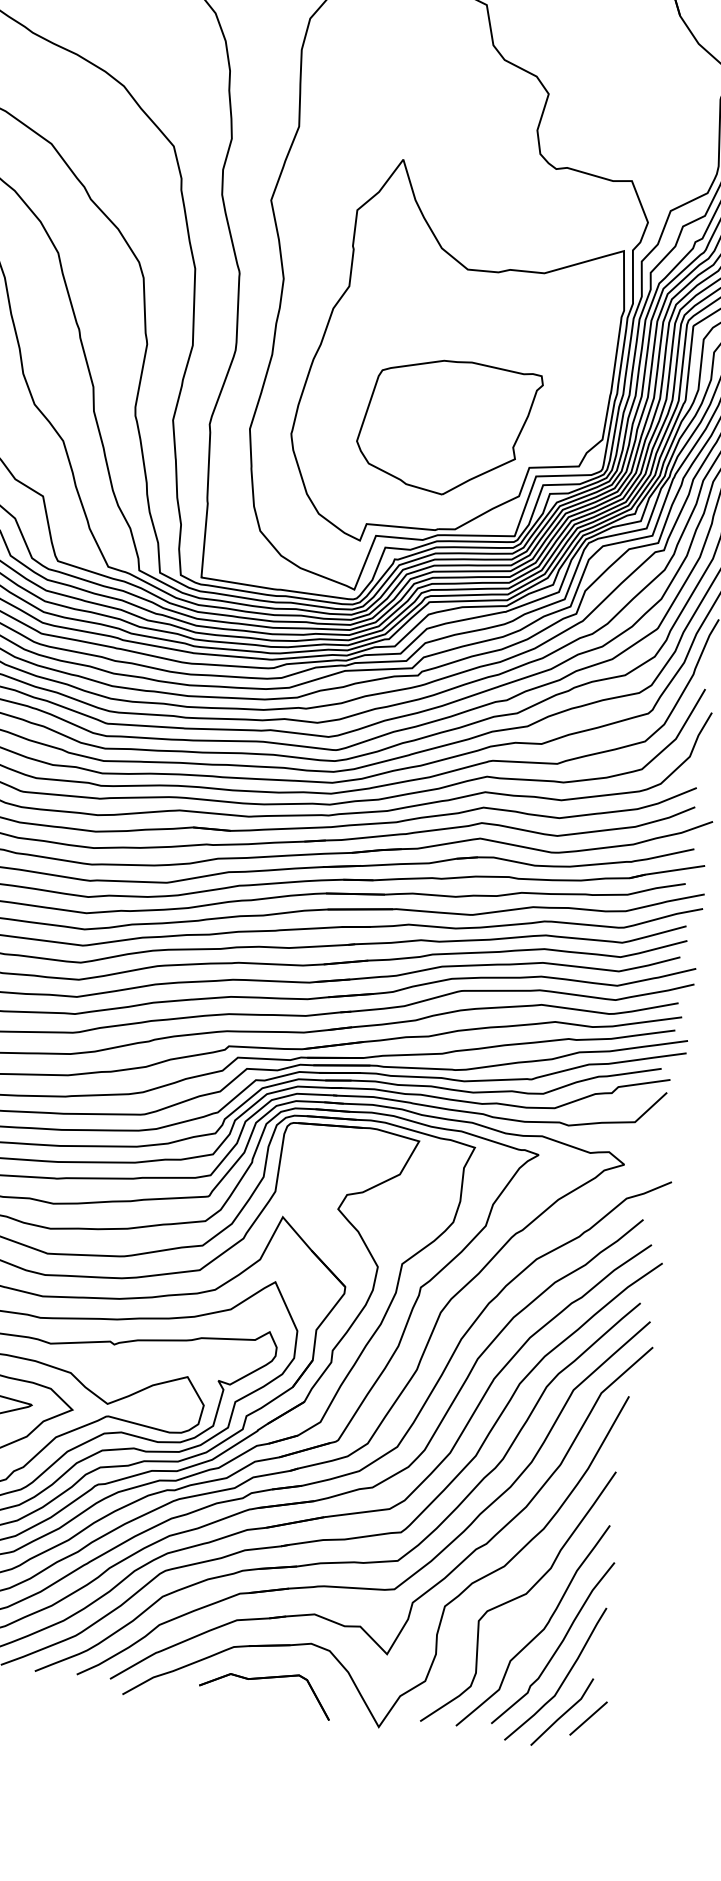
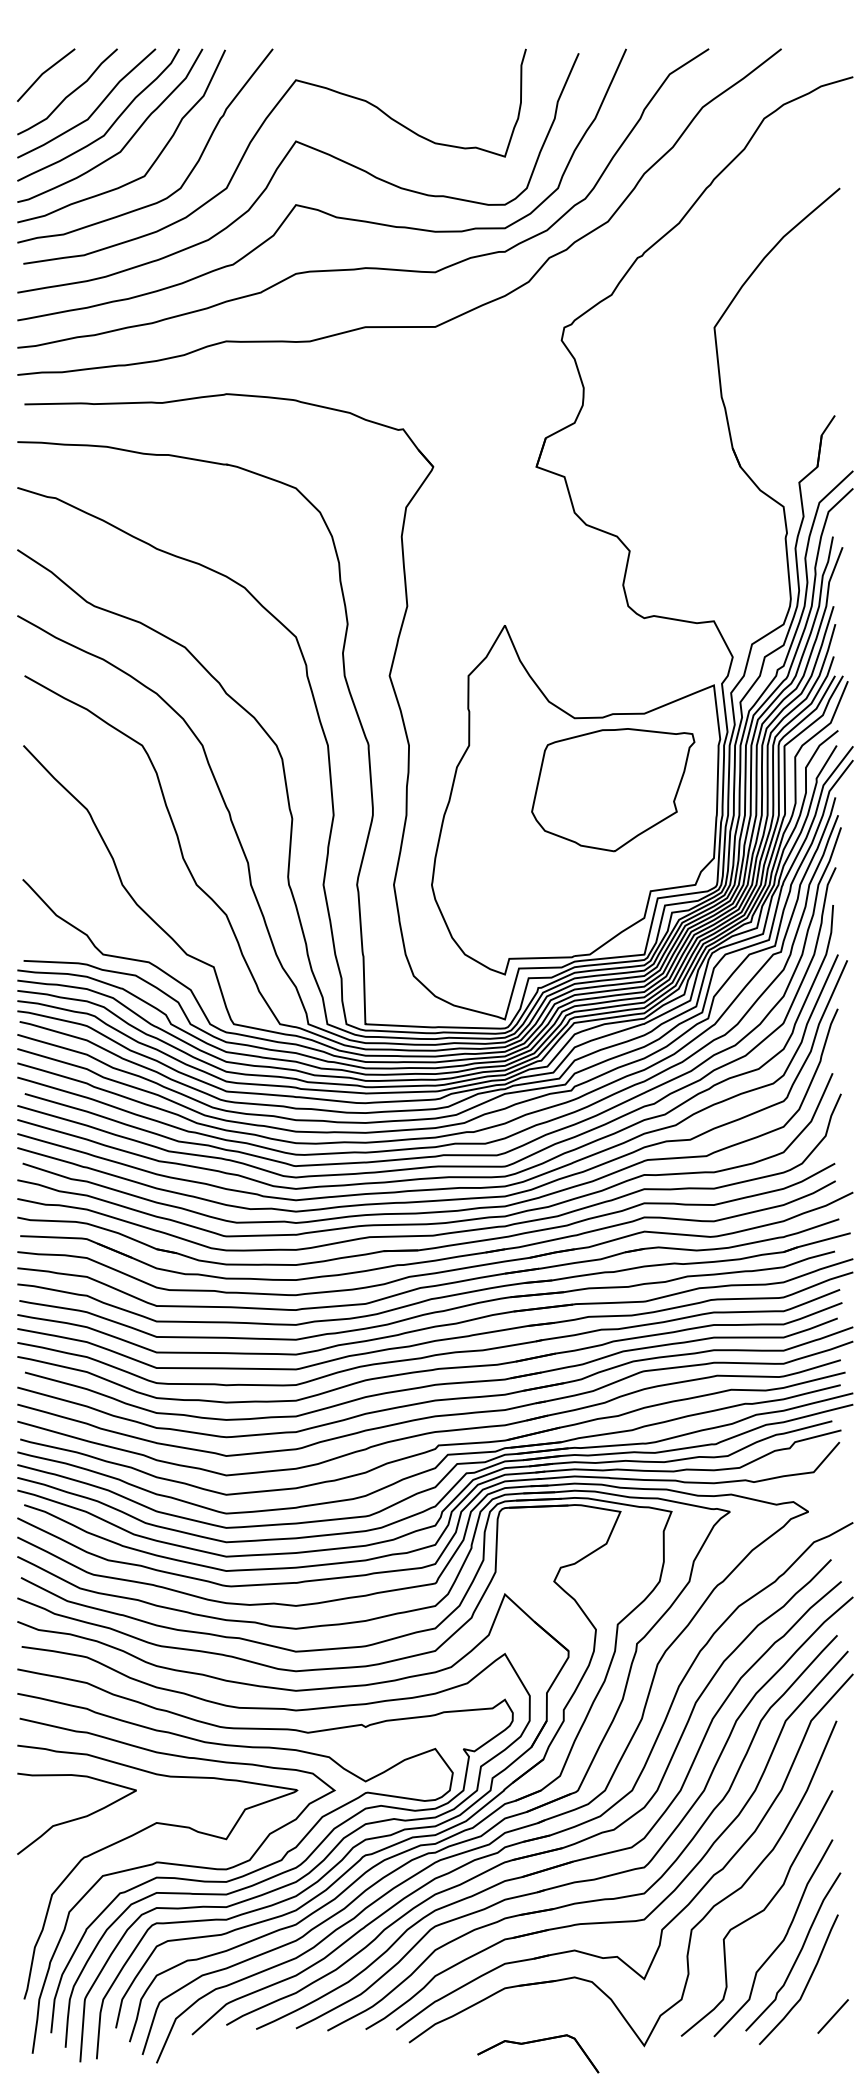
part: (448, 427) -> (613, 790), moved
part: (263, 1679) -> (535, 2042), moved
line: (562, 1713) -> (809, 2014), removed

